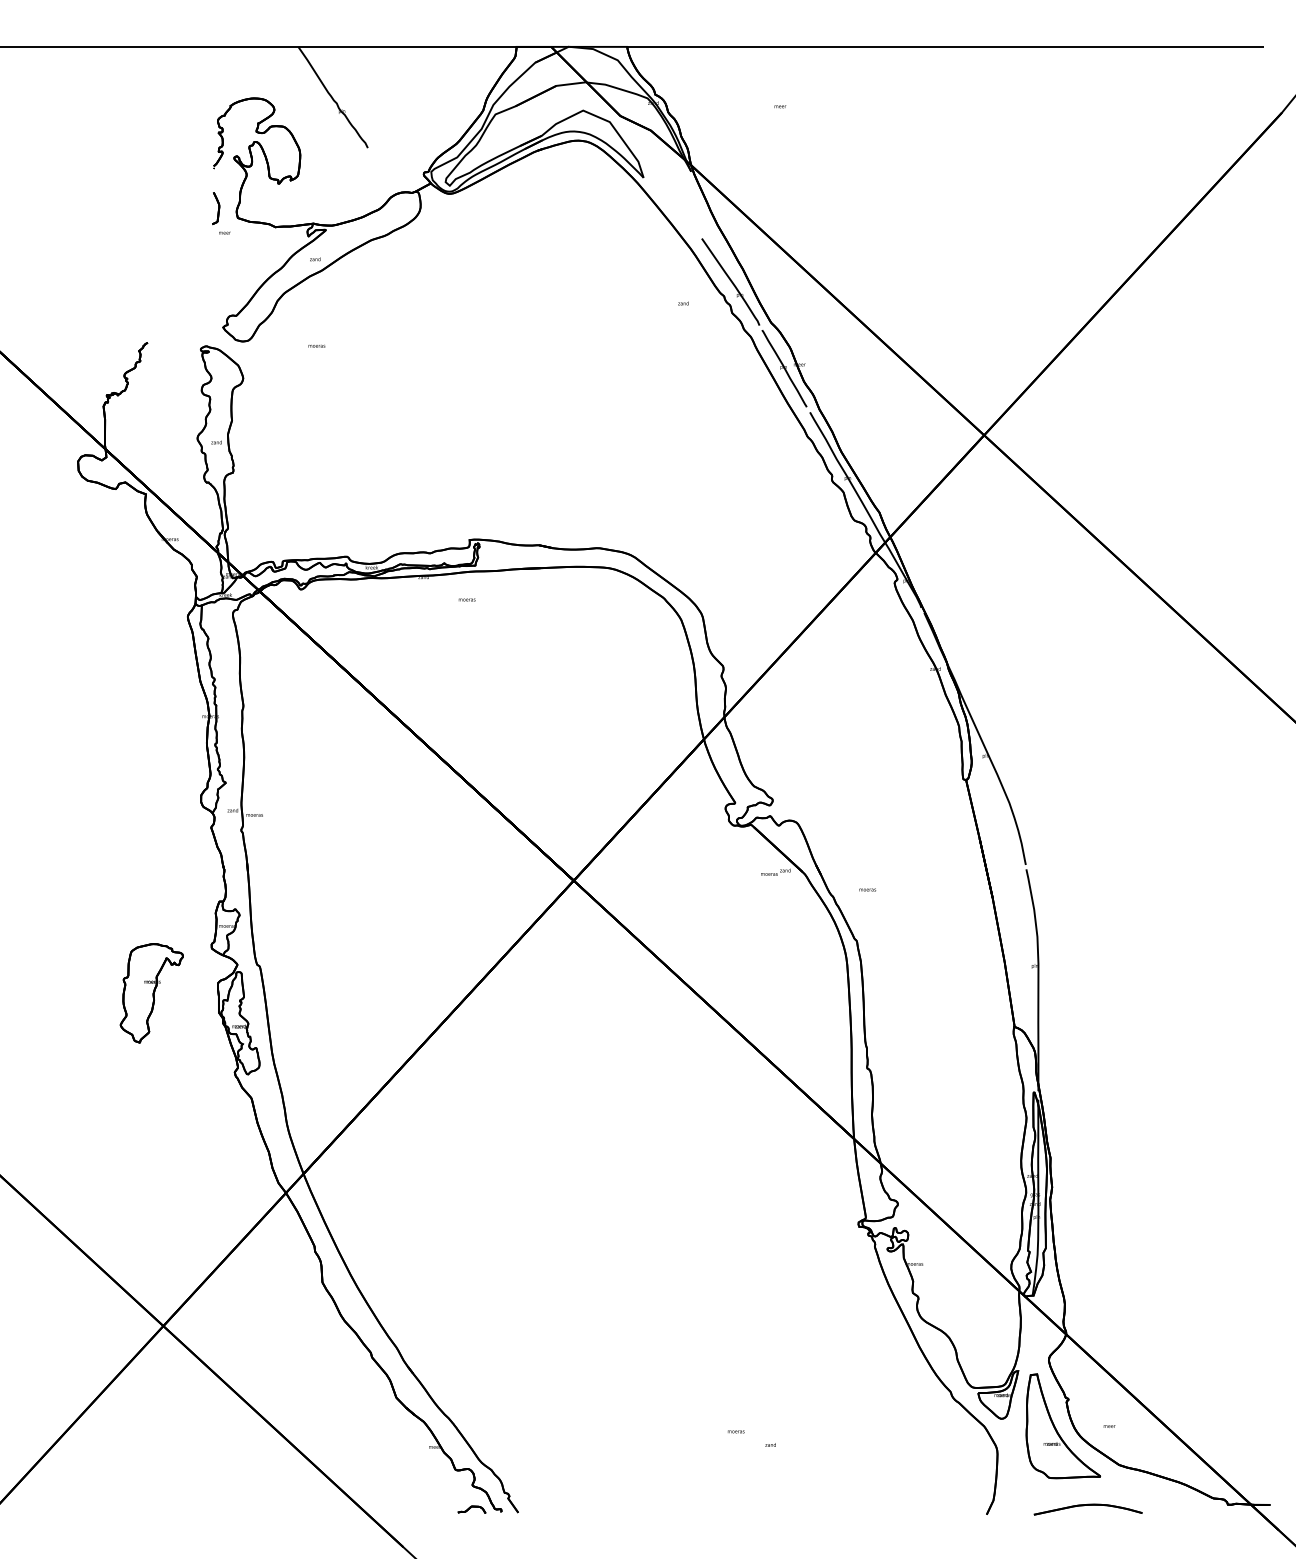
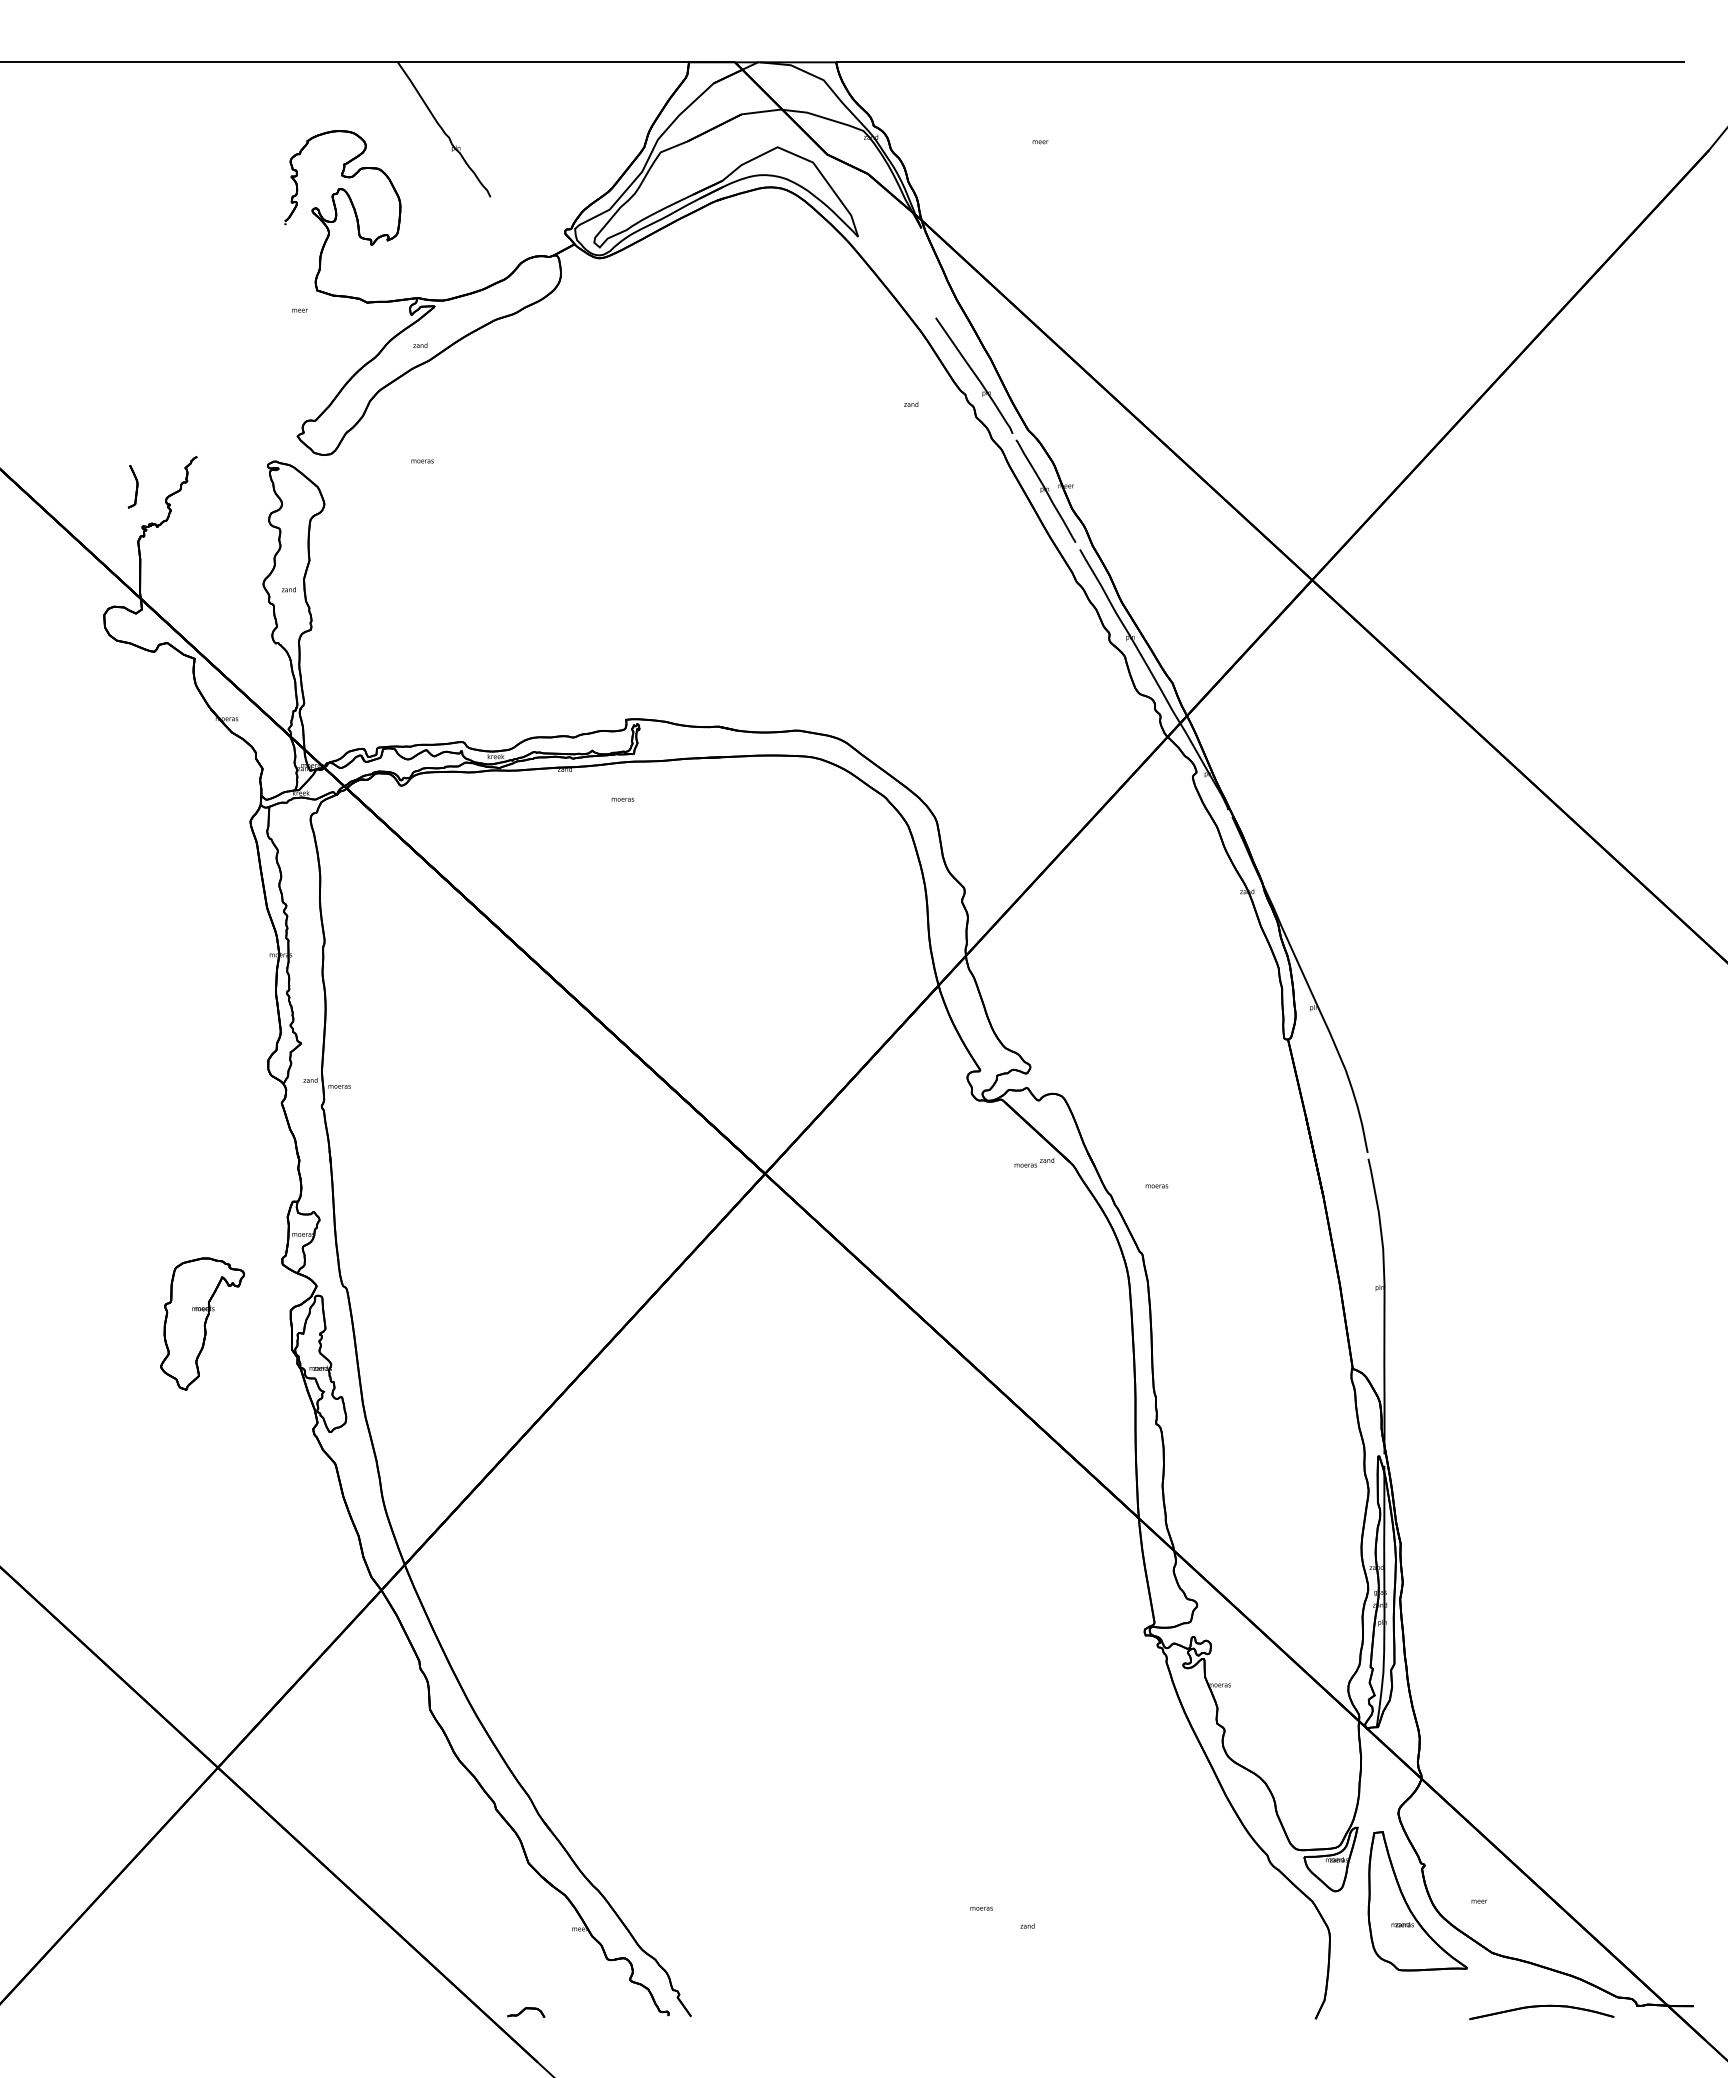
part: (215, 208) -> (132, 486), moved
part: (472, 1509) -> (526, 2012), moved
part: (1087, 1509) -> (1541, 2012), moved

